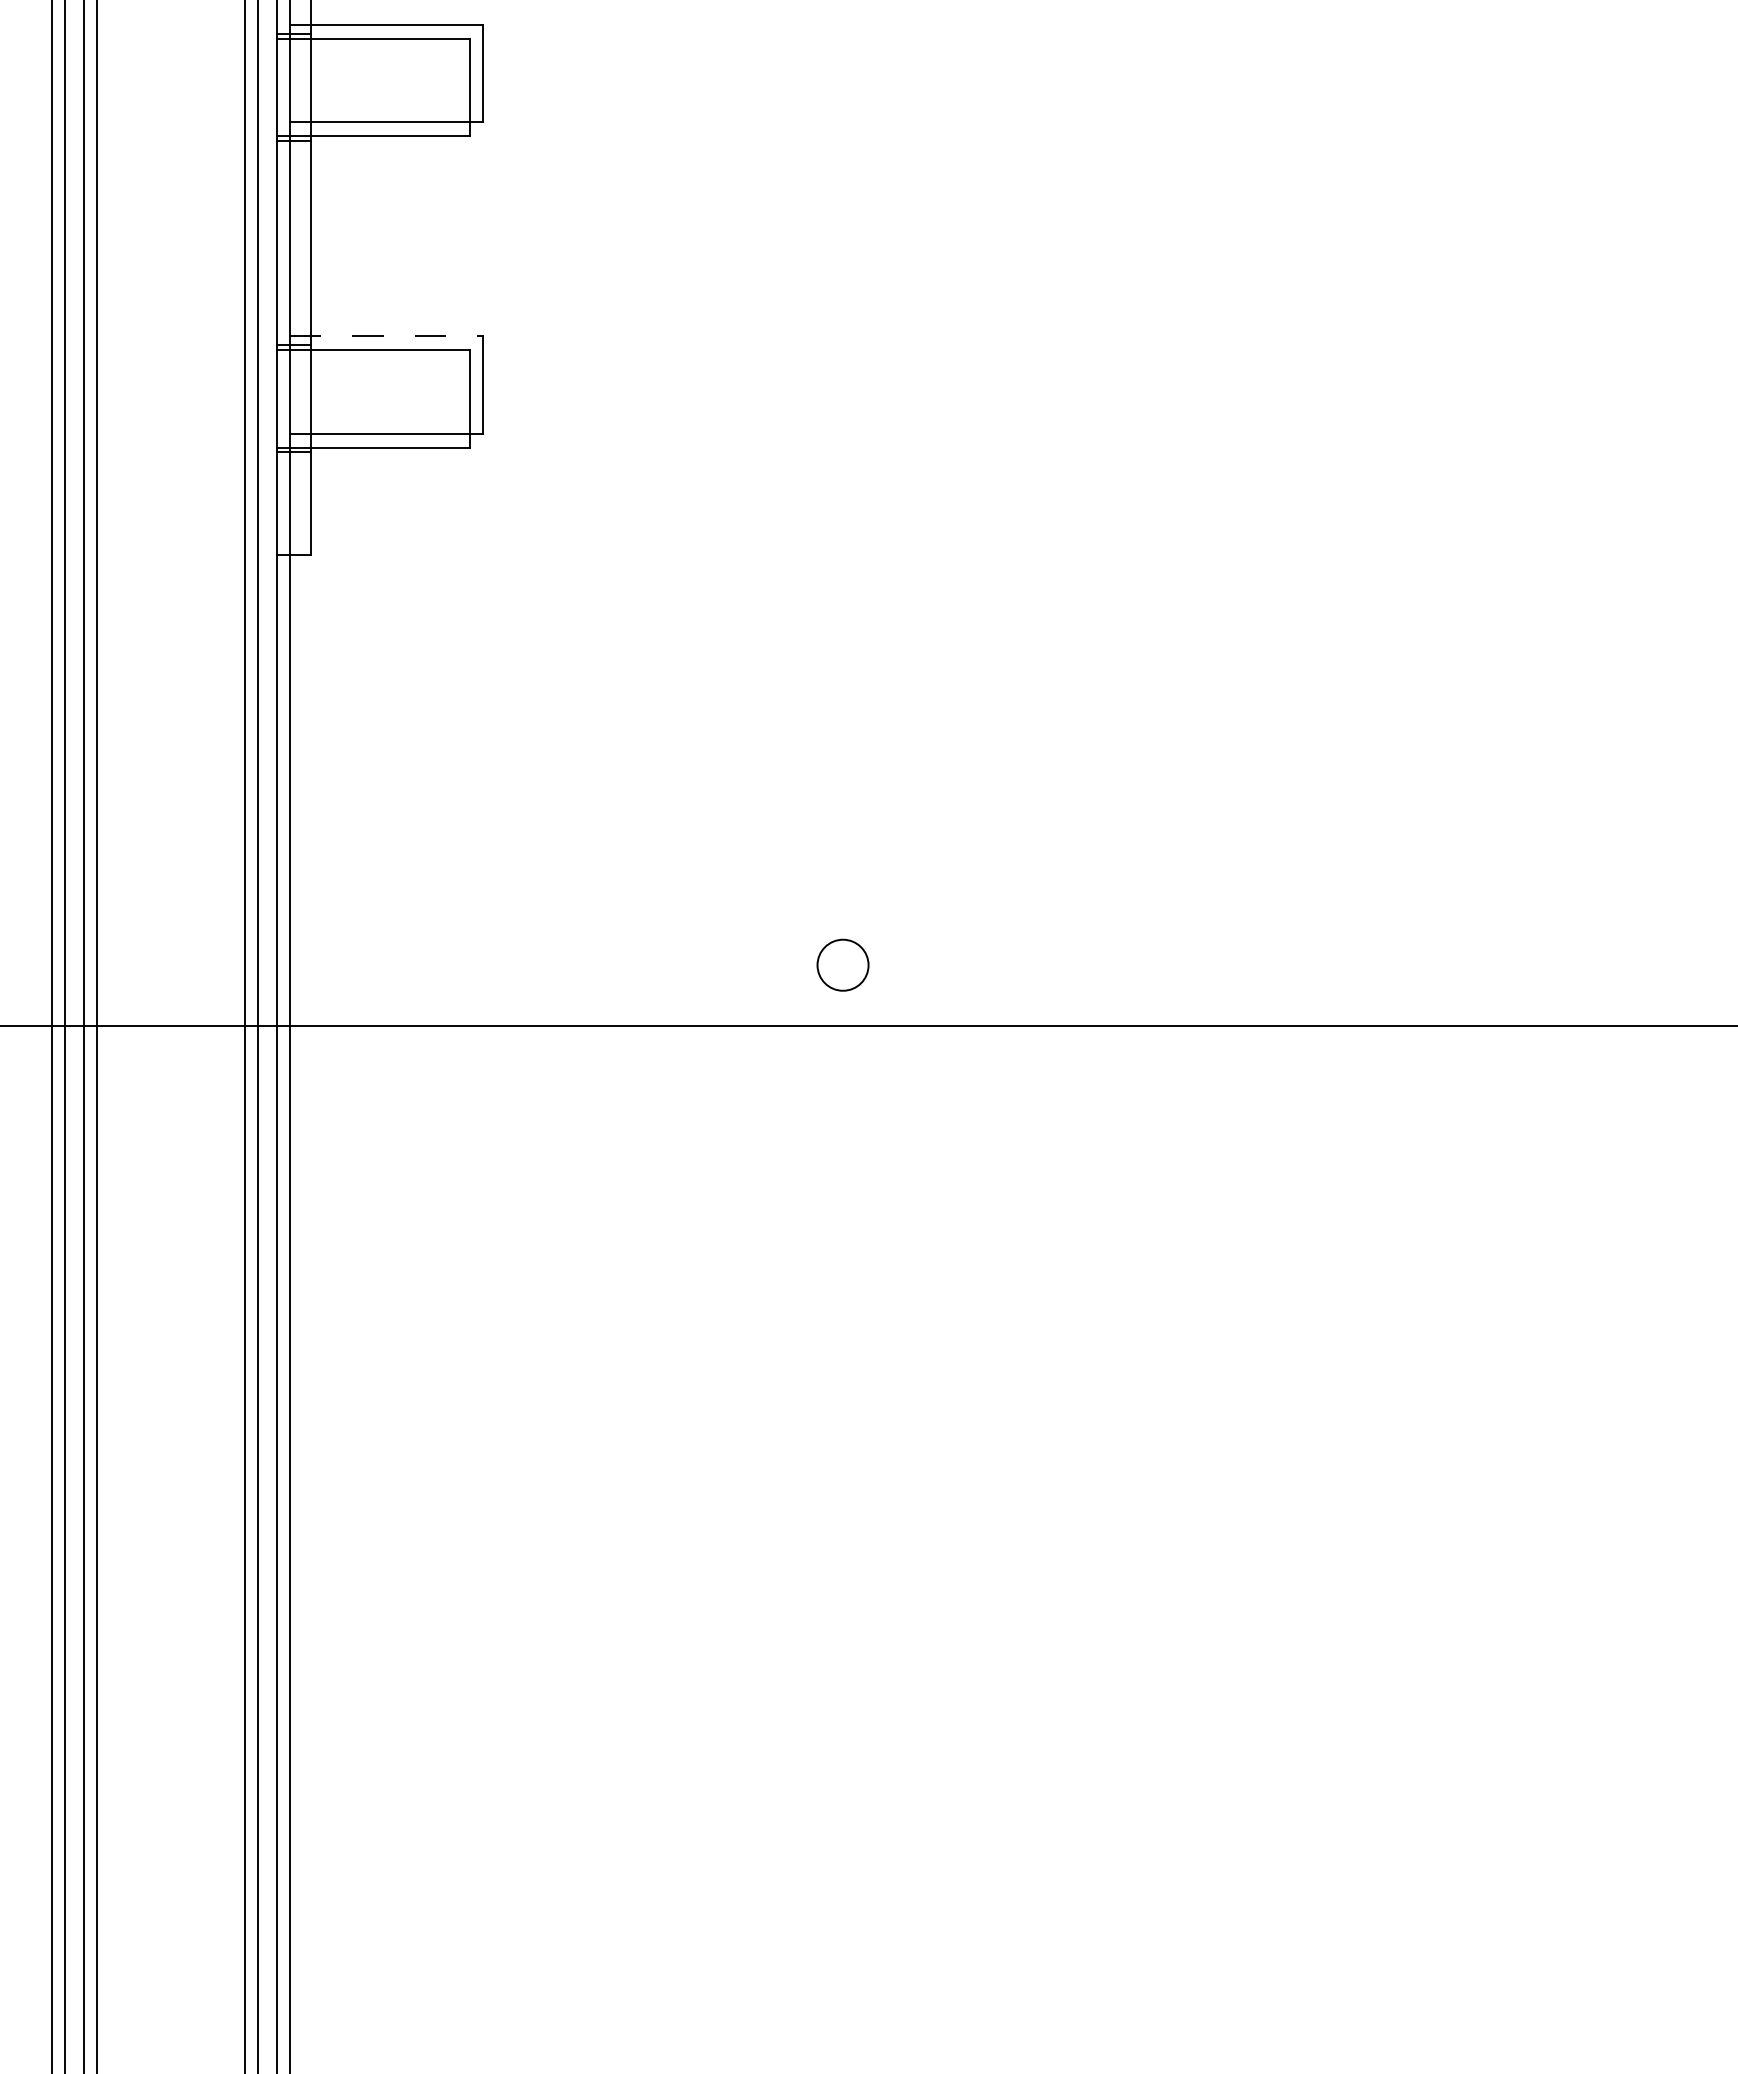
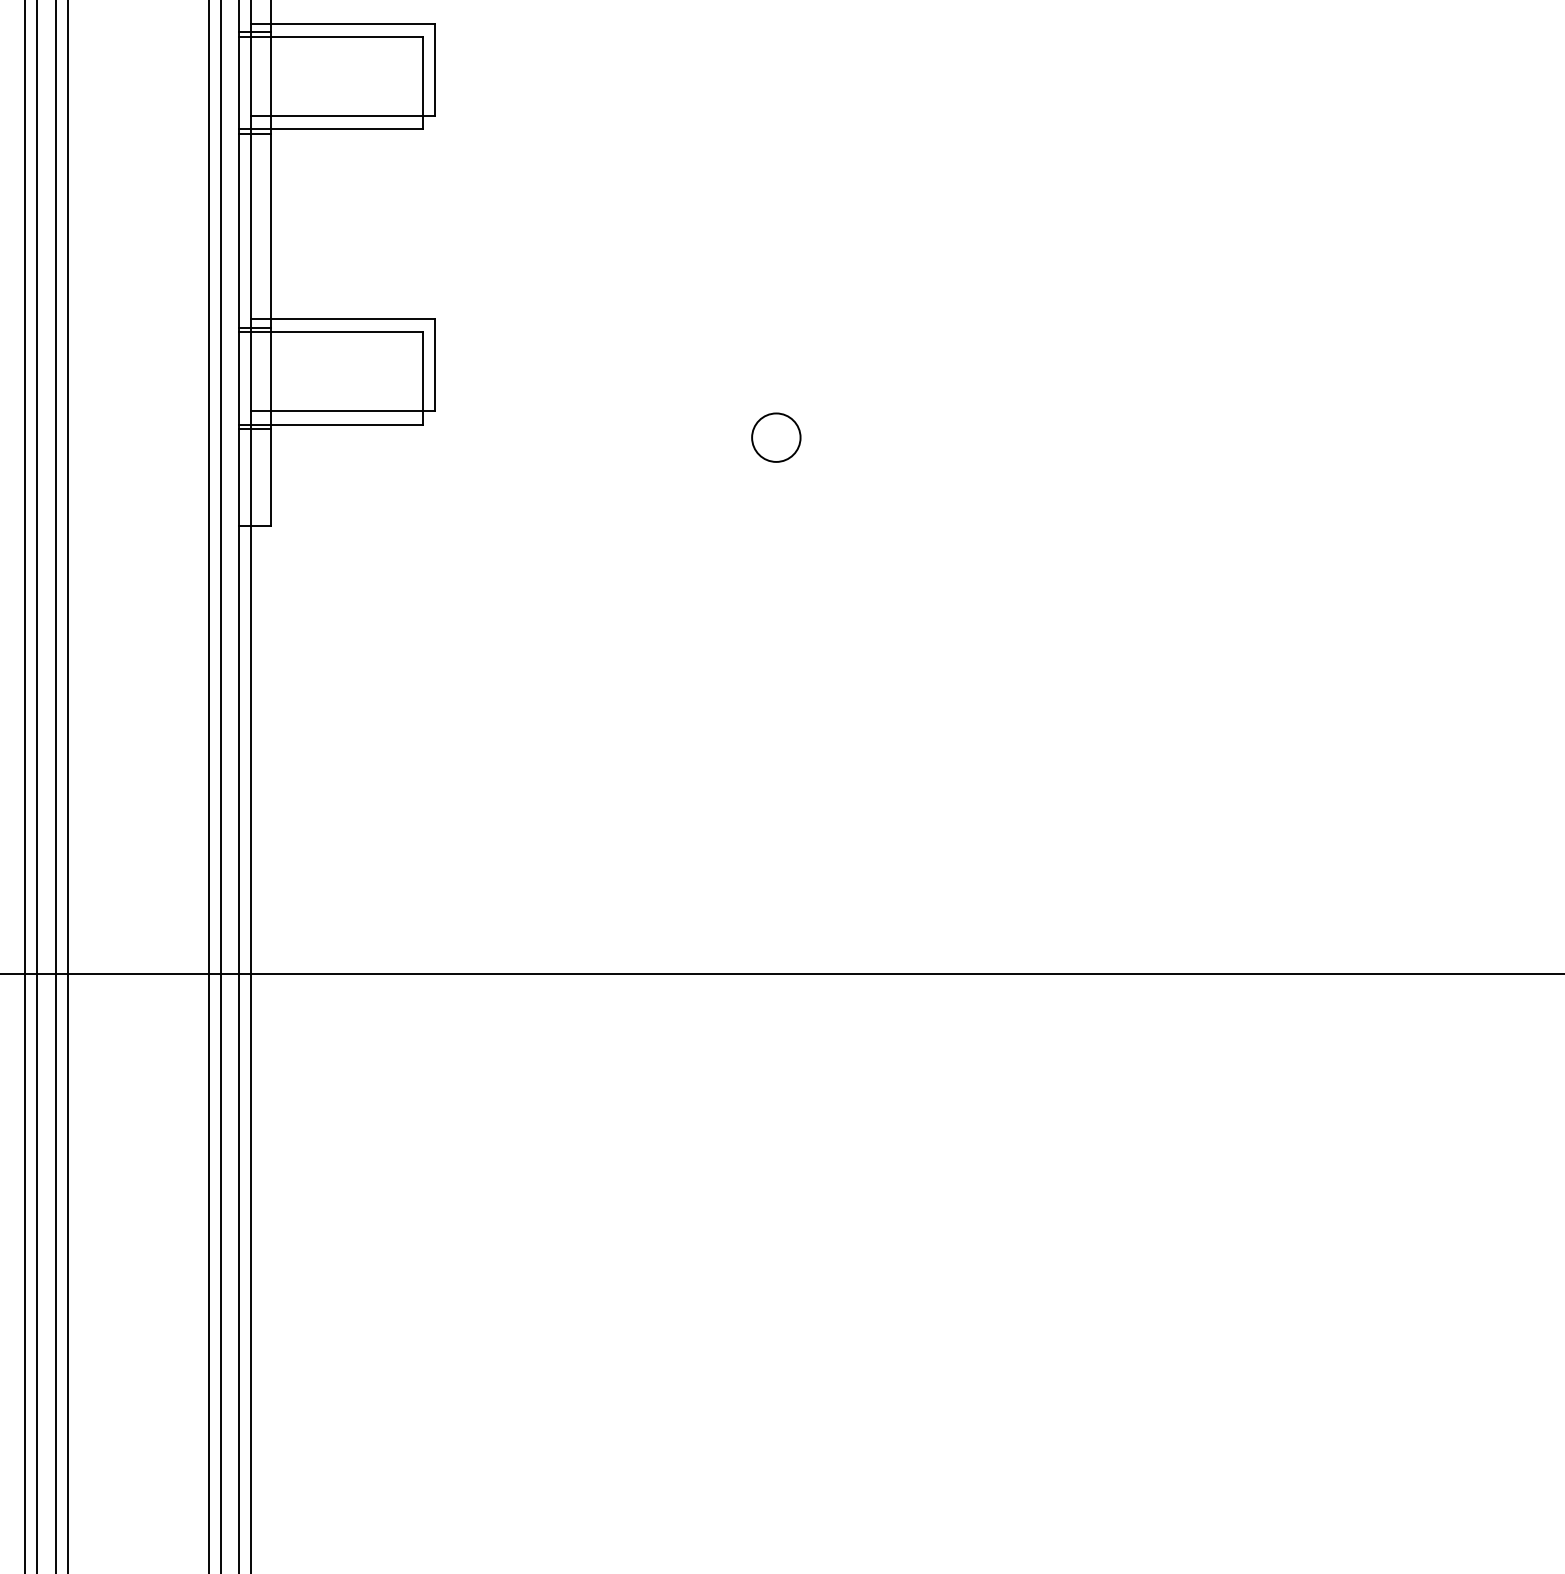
line: (387, 336) -> (343, 319), dashed -> solid
circle: (842, 964) -> (775, 436), moved

